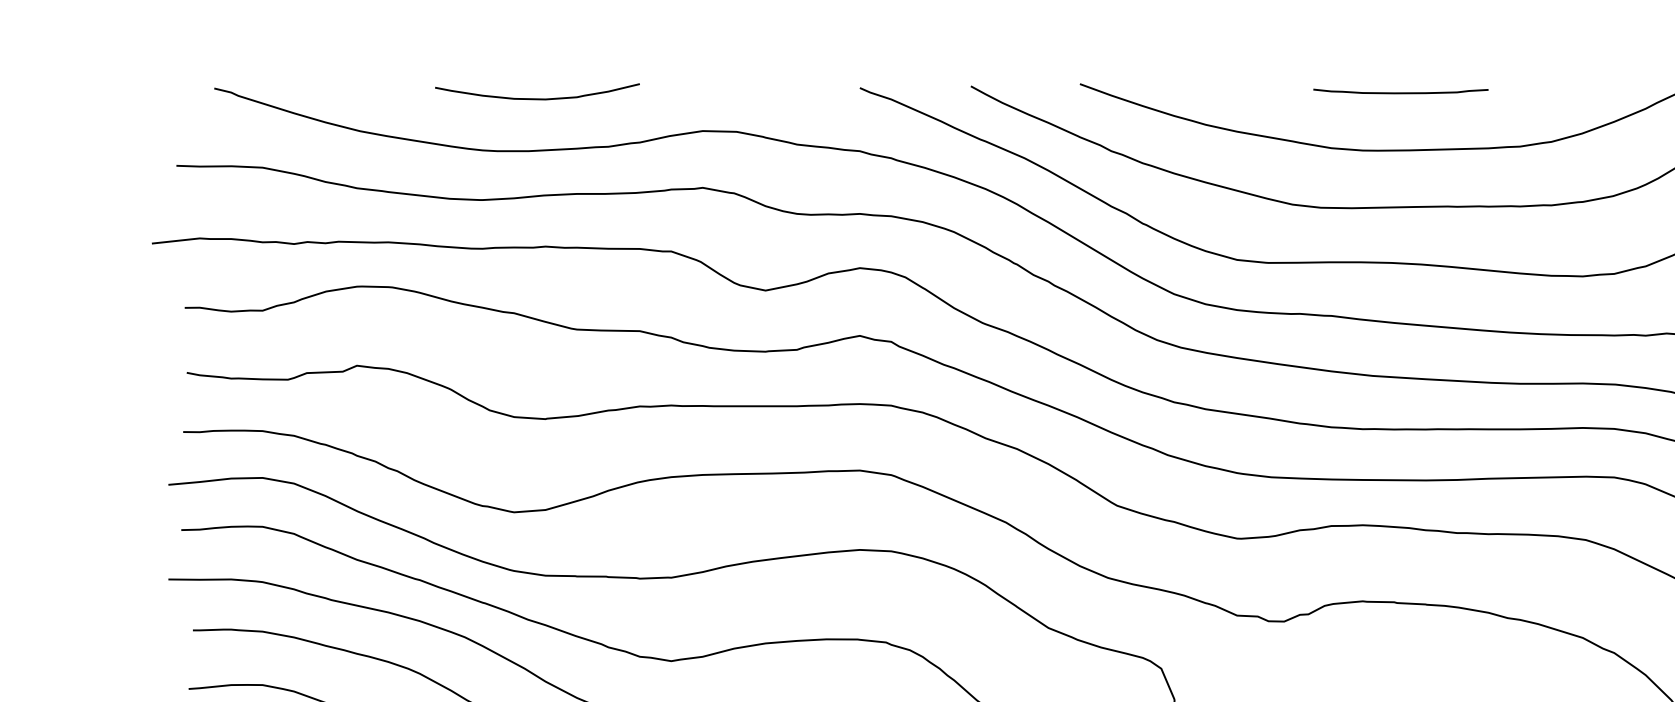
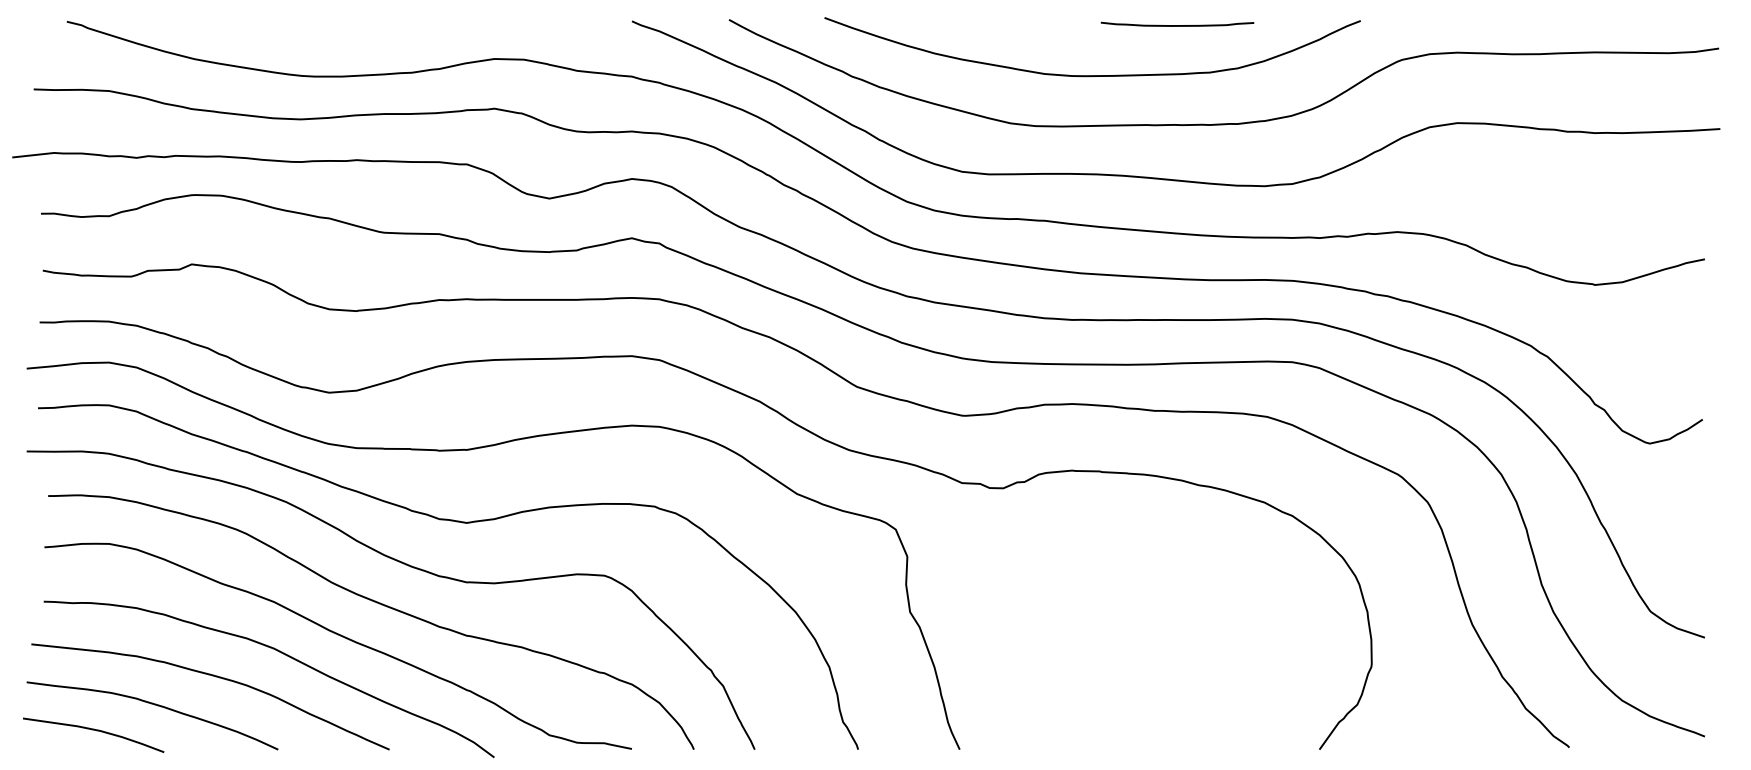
curve: (1400, 92) -> (1177, 25), moved
curve: (537, 98) -> (349, 30), removed

